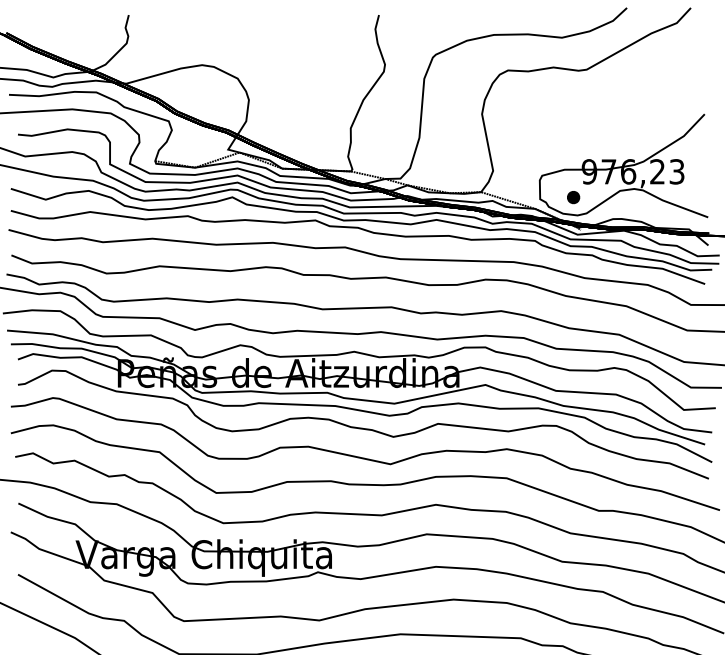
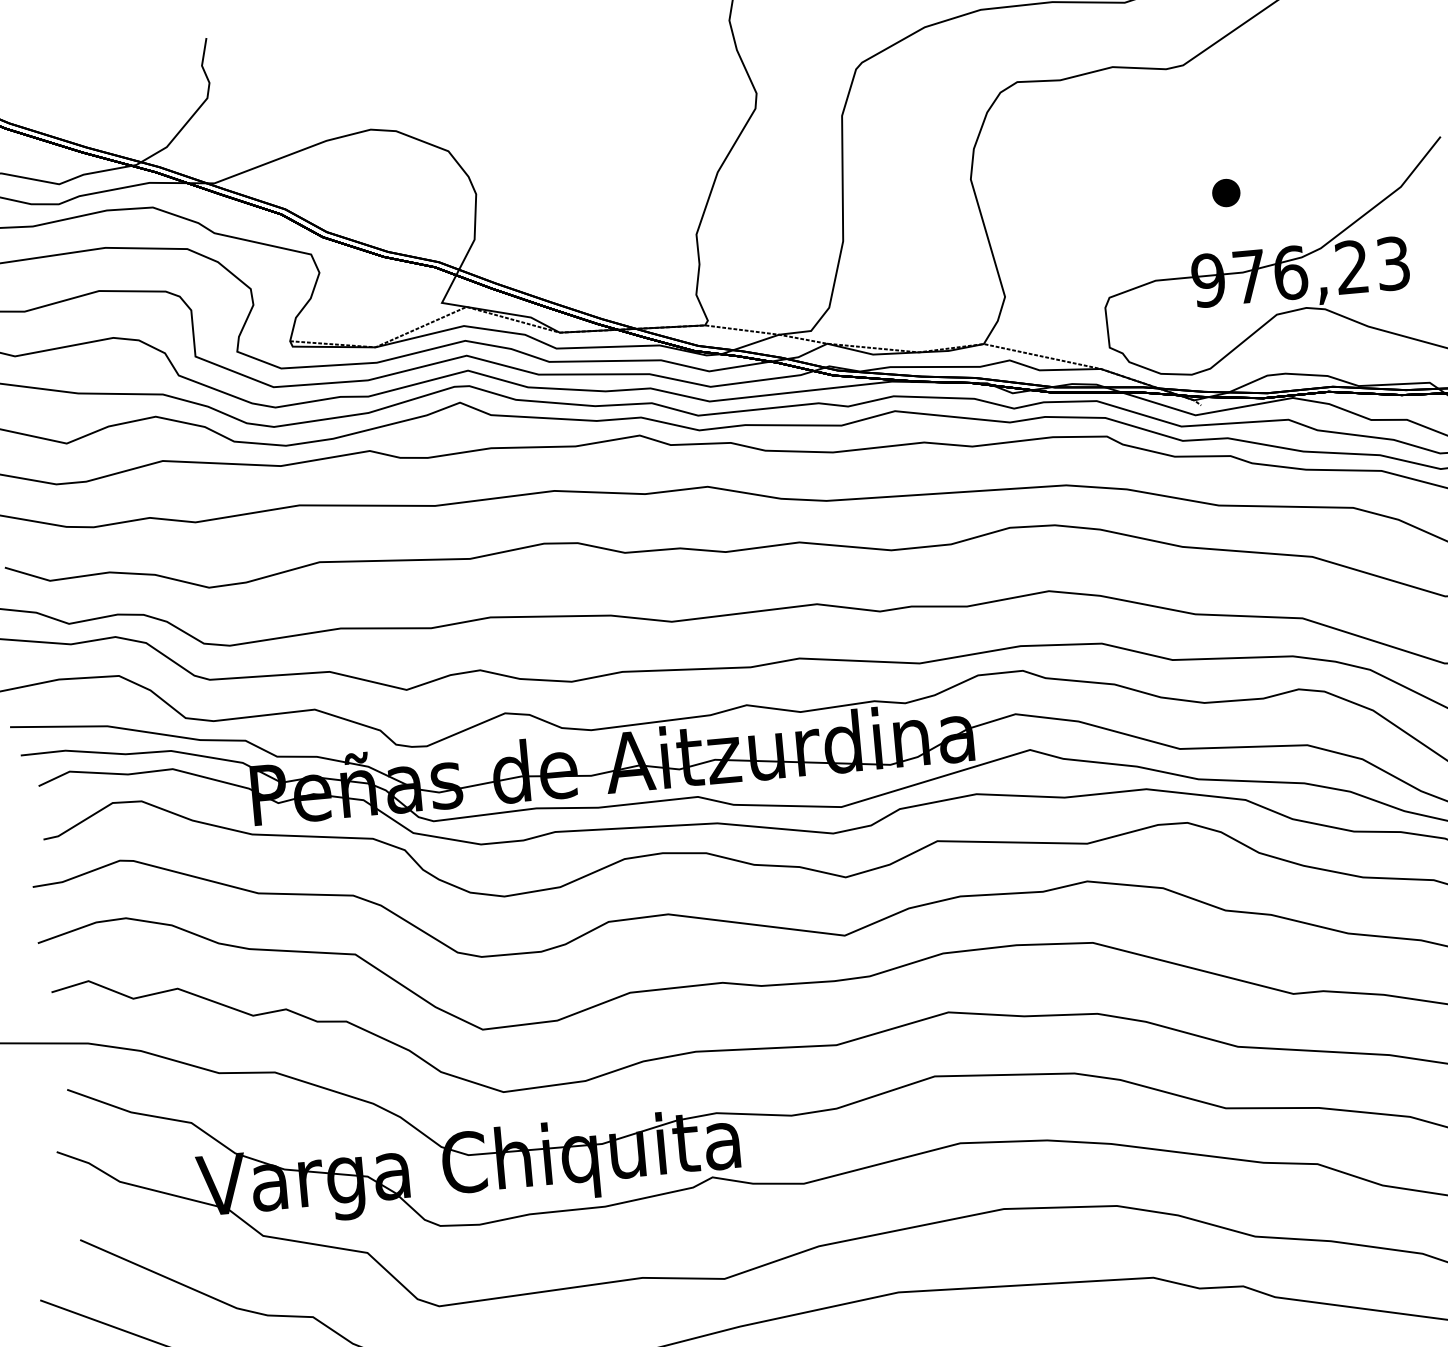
part: (573, 197) -> (1226, 192), moved

